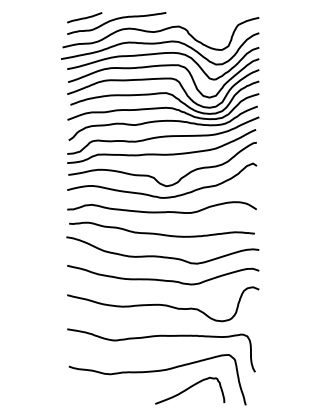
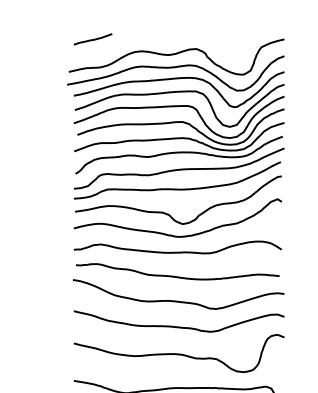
curve: (115, 20) -> (126, 42), removed

